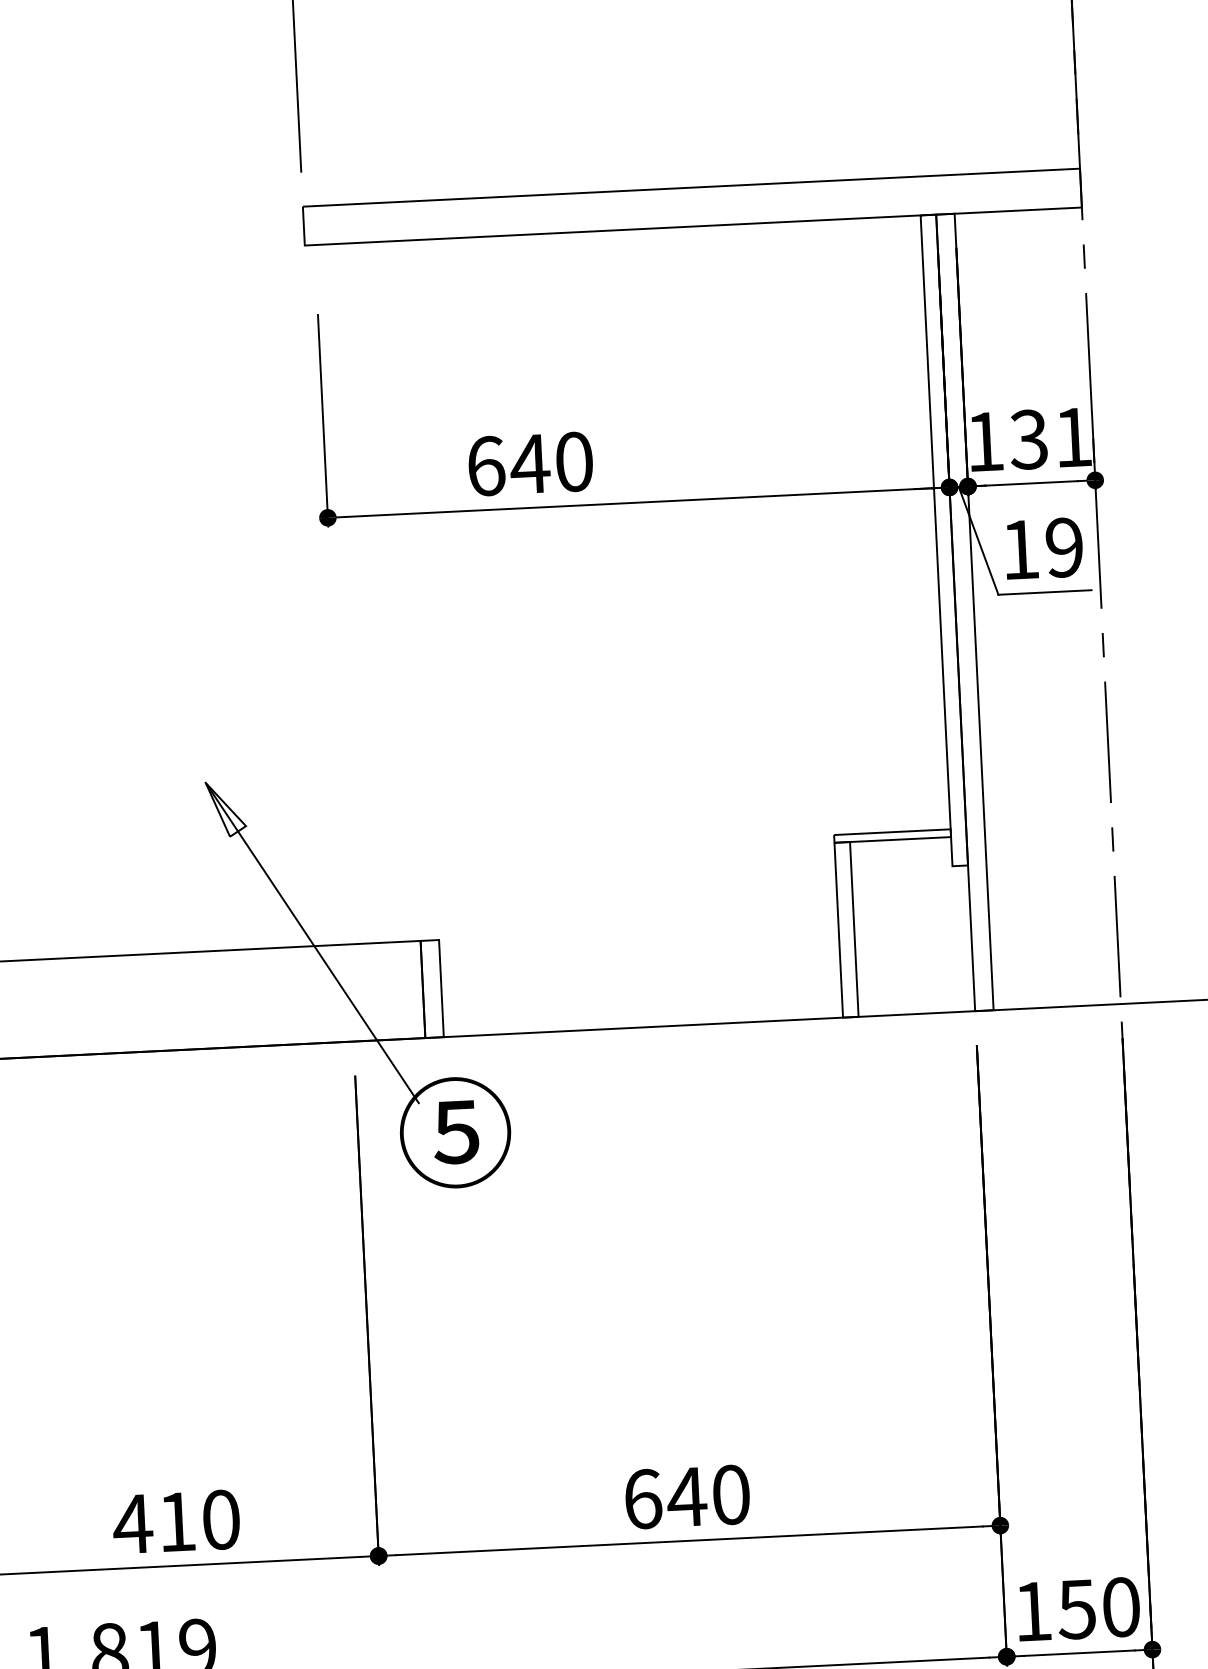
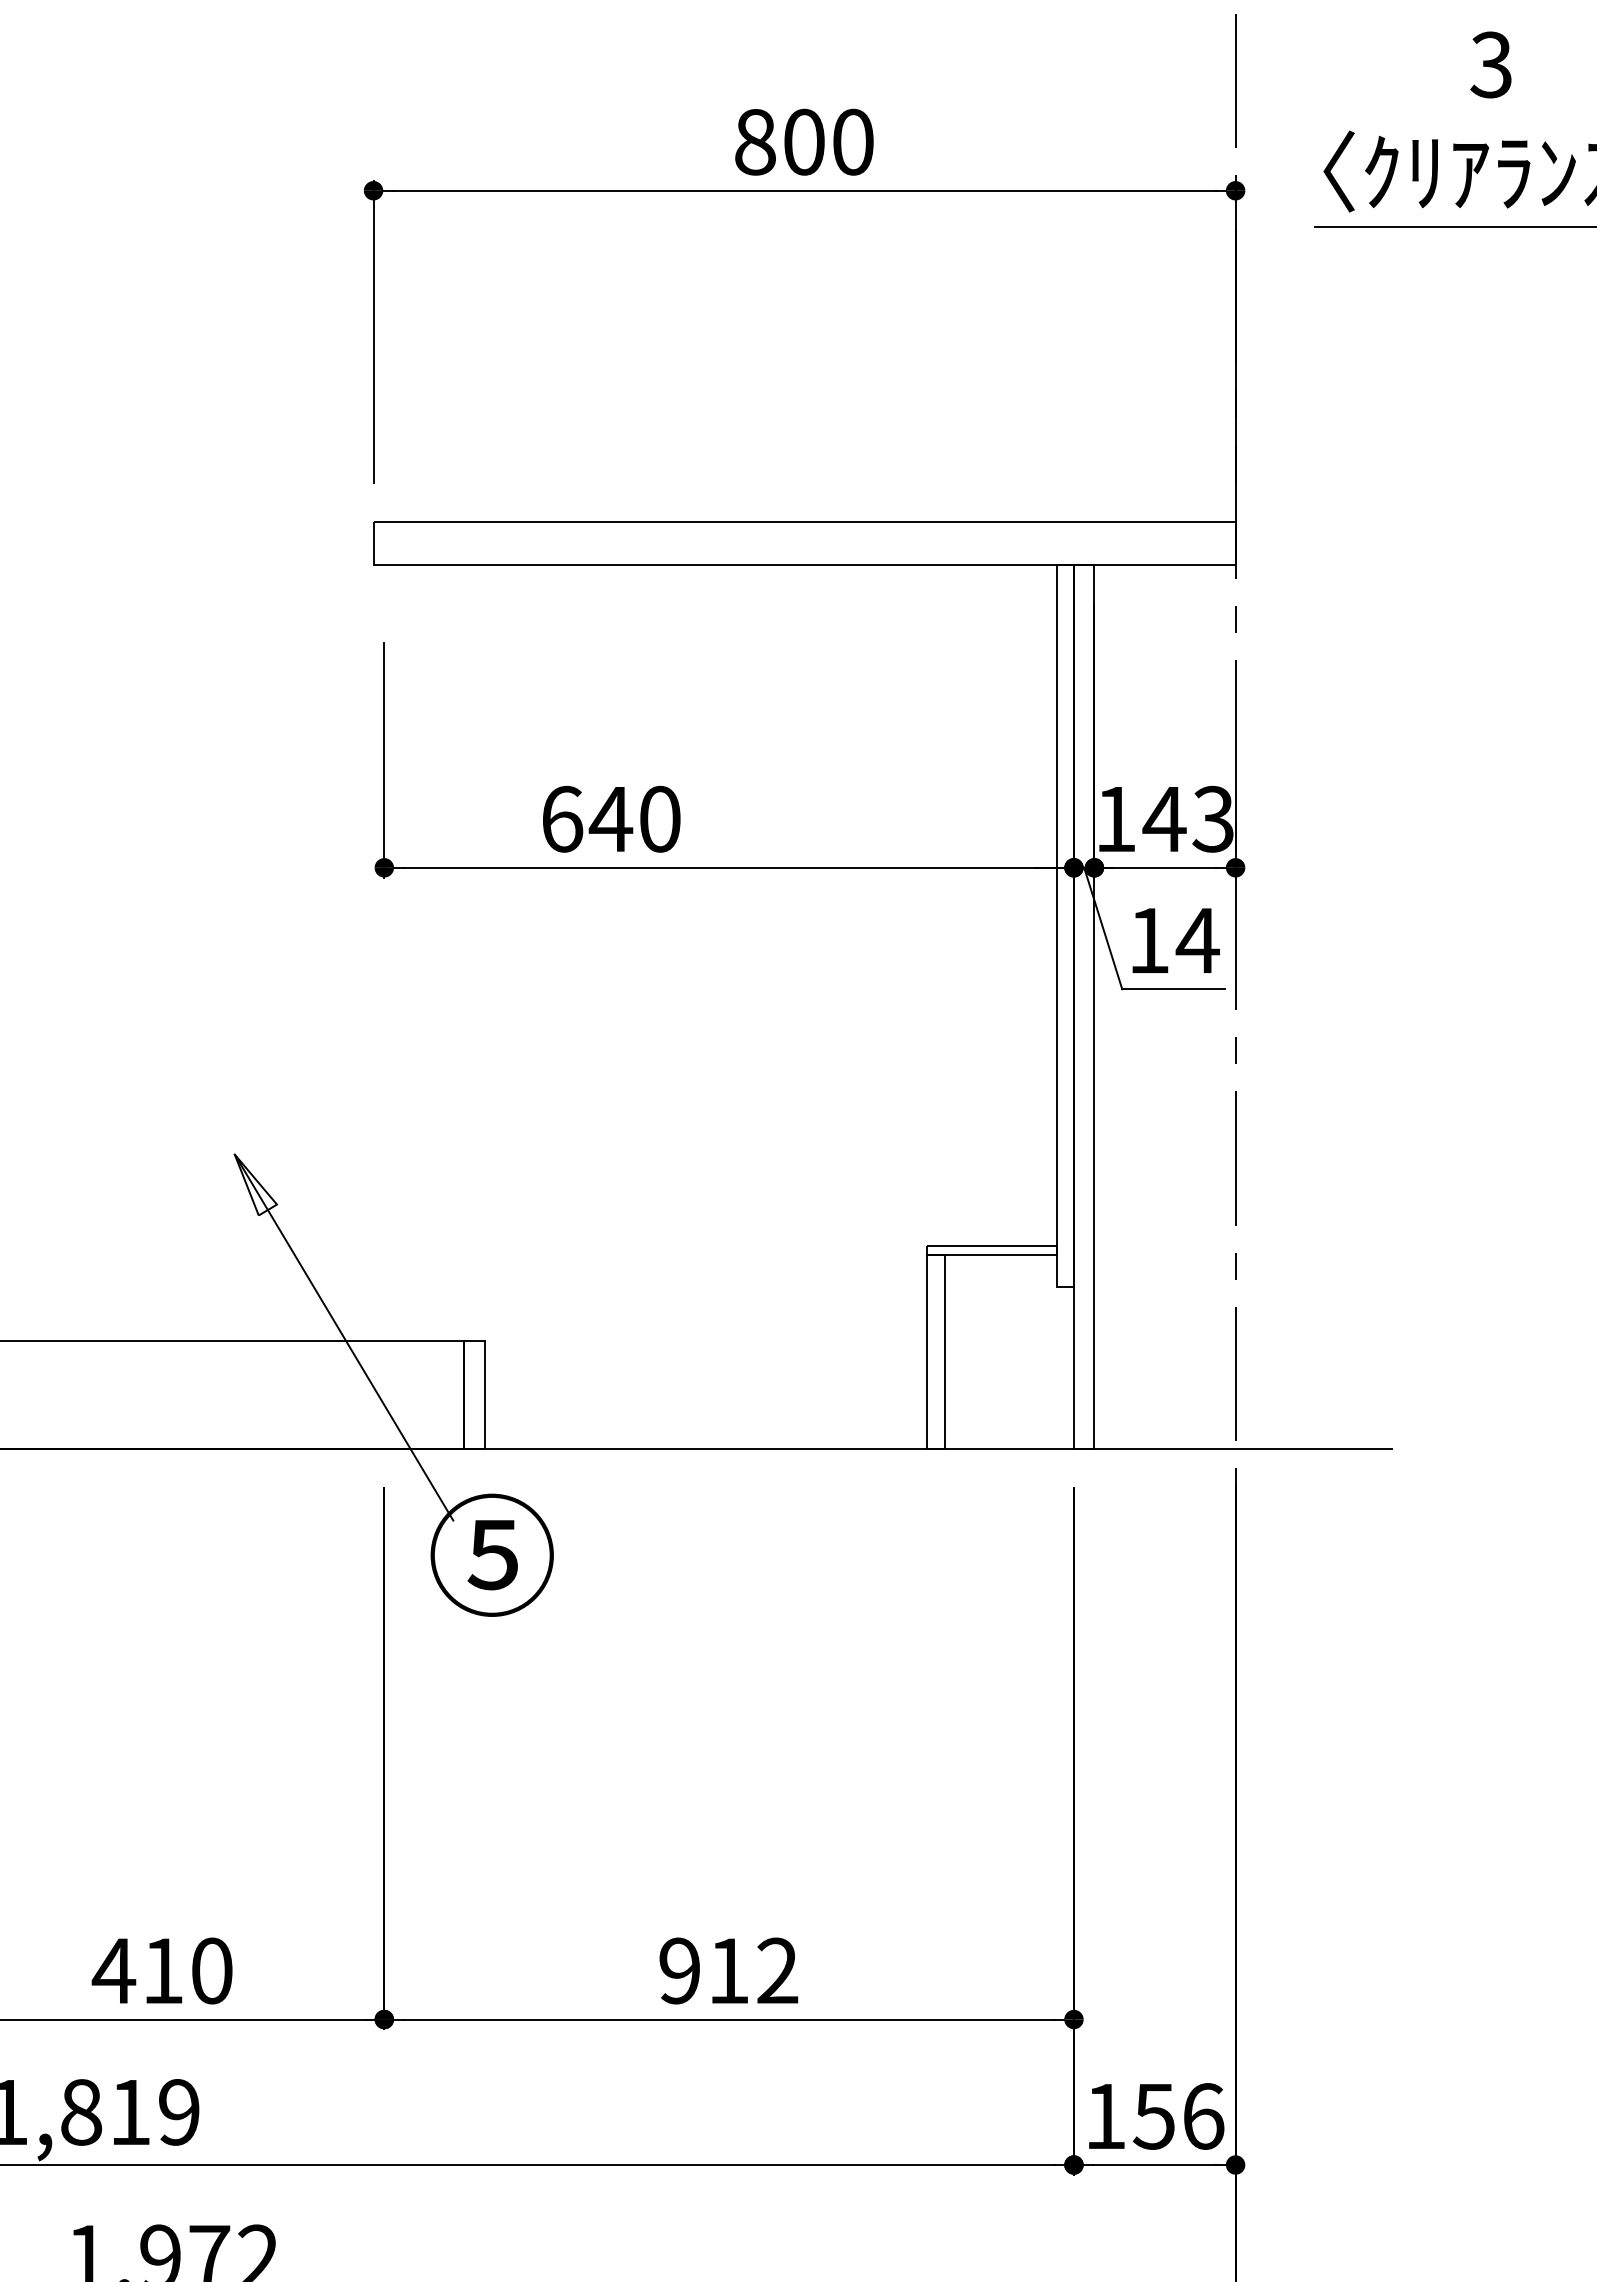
text: (1049, 437) -> (1187, 818), 131 -> 143
text: (1064, 547) -> (1197, 940), 19 -> 14
text: (686, 1496) -> (728, 1970), 640 -> 912
text: (1121, 1607) -> (1203, 2116), 150 -> 156

